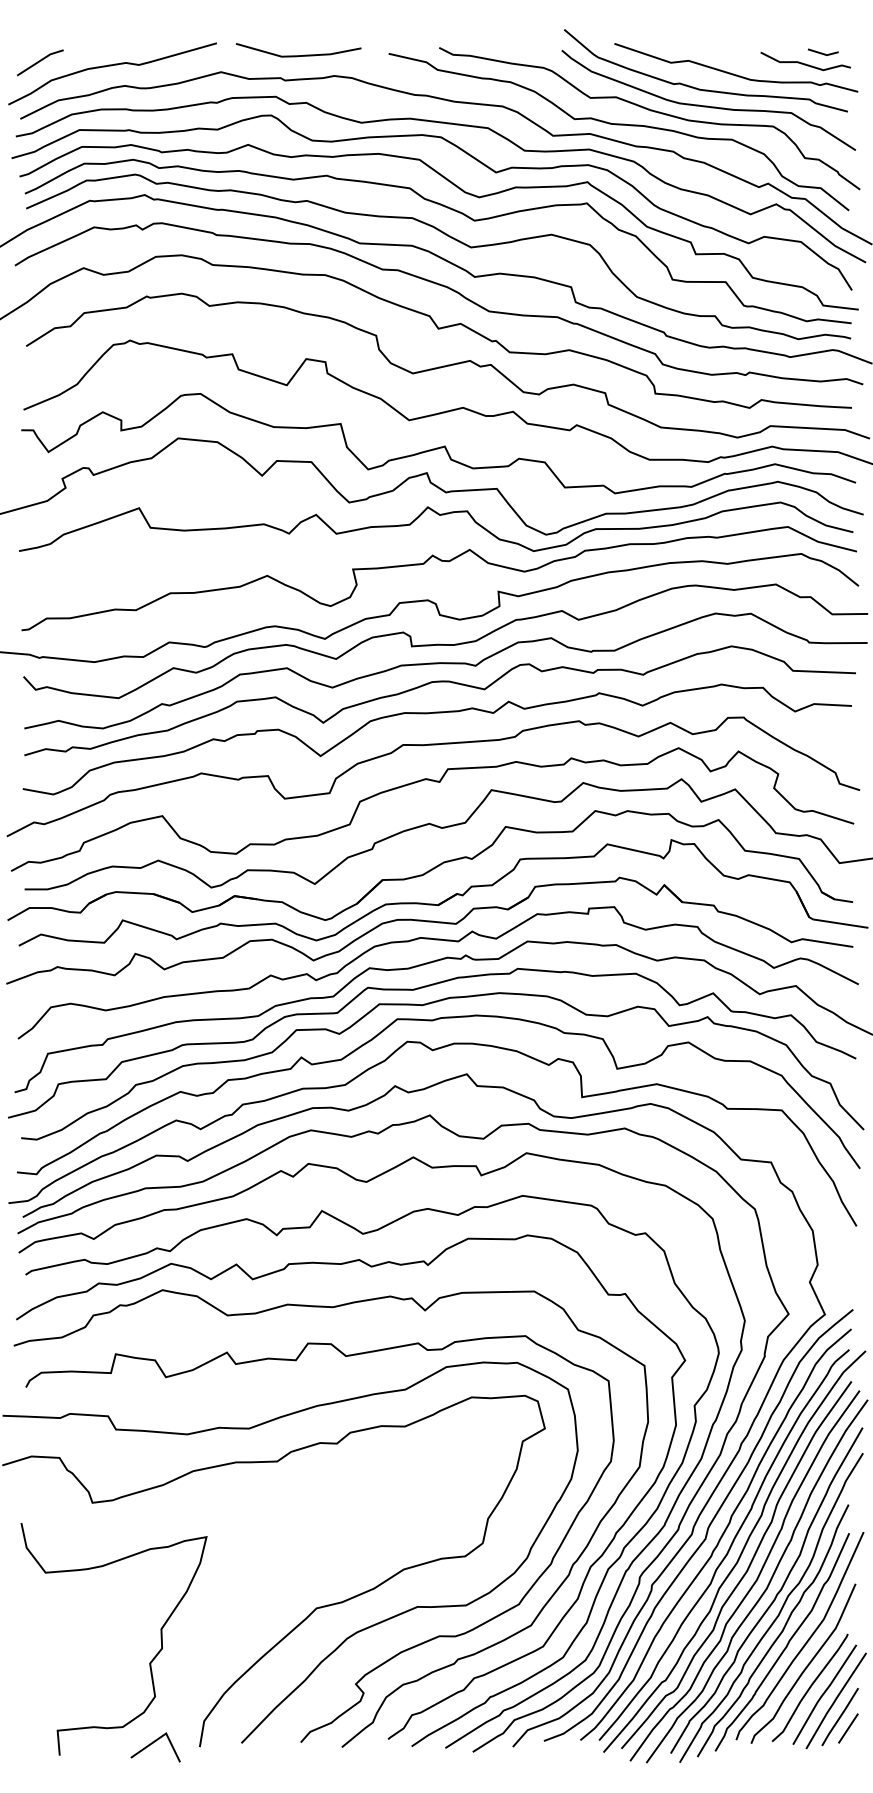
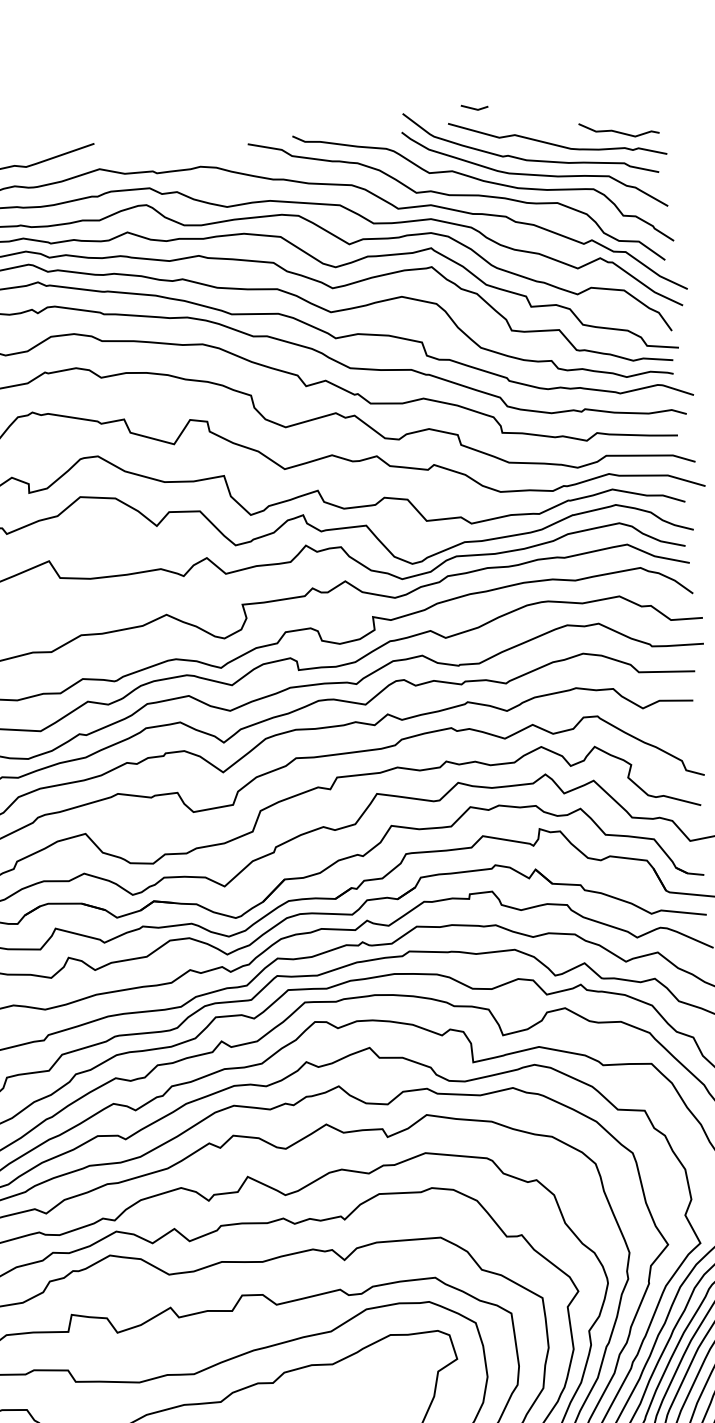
line: (822, 52) -> (473, 107), moved
line: (298, 55) -> (167, 150), removed

